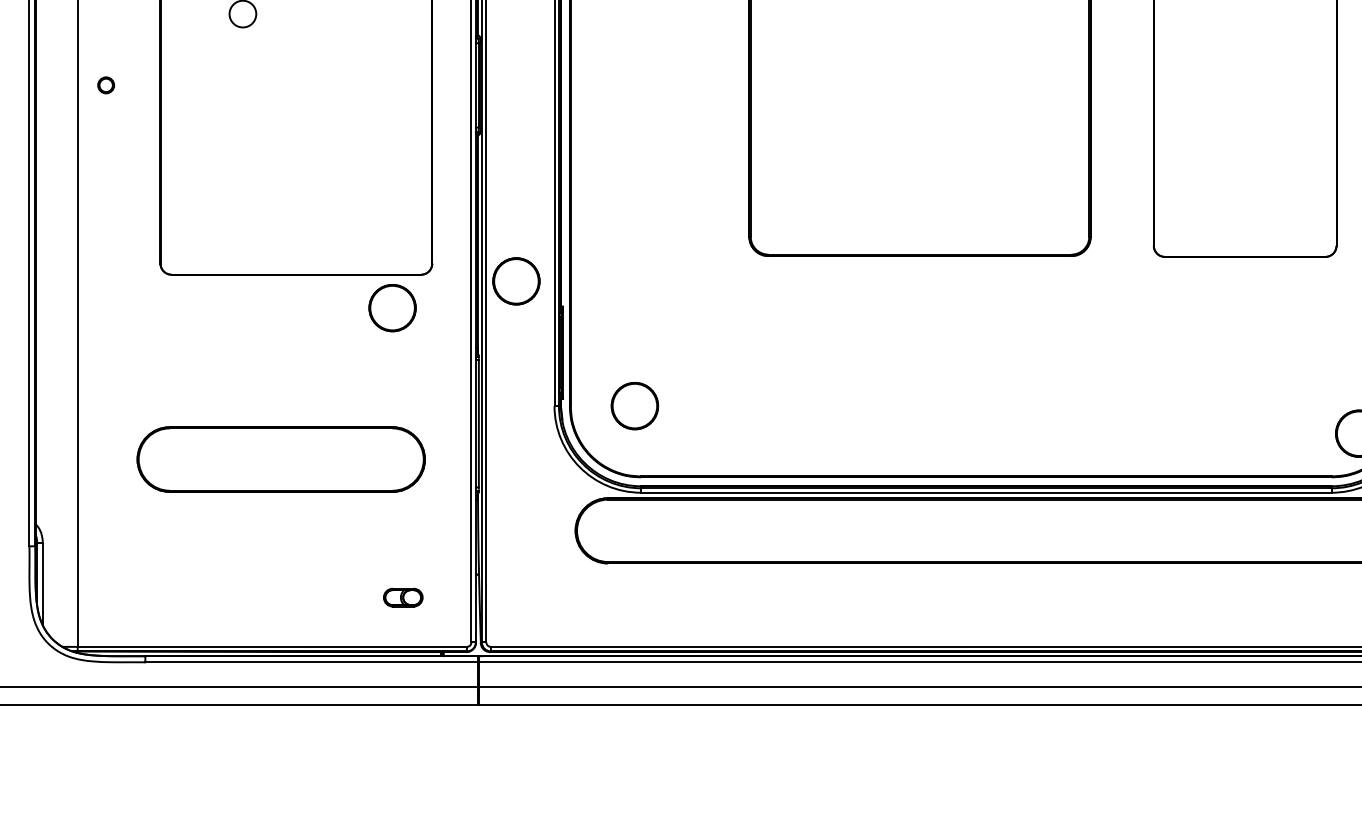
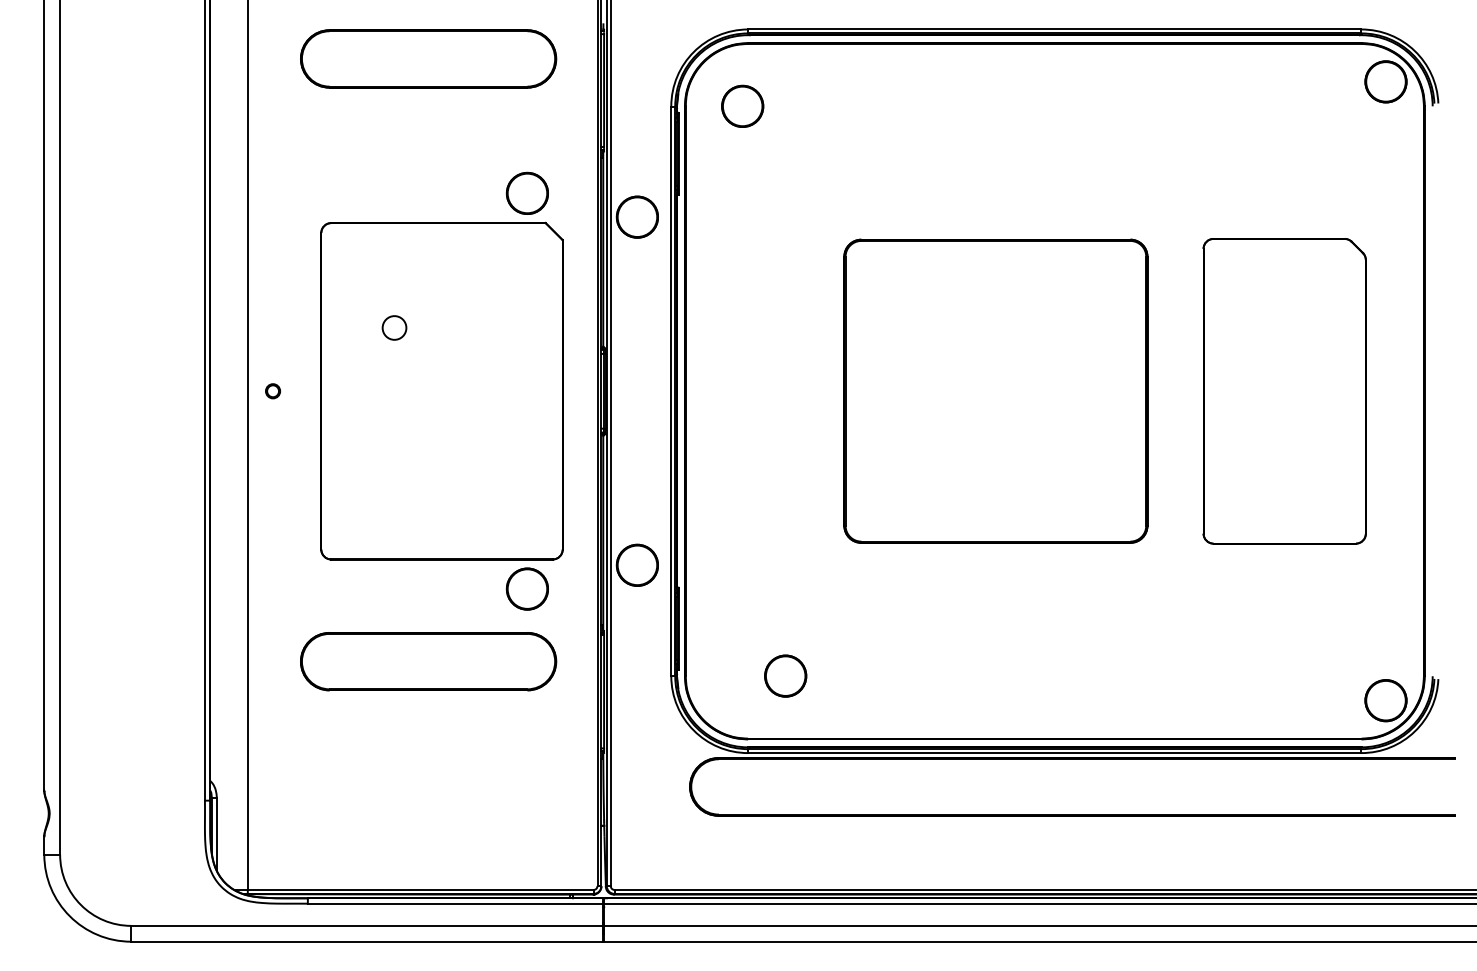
circle: (634, 405) -> (785, 675), moved
part: (281, 459) -> (428, 661), moved
part: (402, 596) -> (536, 845), removed

